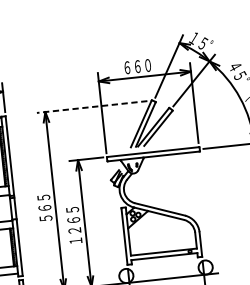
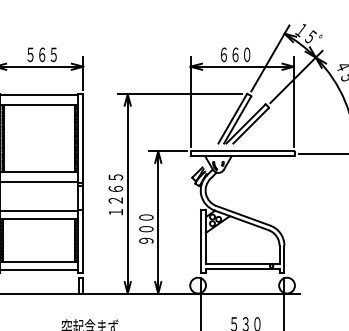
line: (92, 107) -> (180, 94), dashed -> solid
text: (44, 202) -> (115, 194), ５６５ -> １２６５
text: (74, 225) -> (146, 223), １２６５ -> ９００

